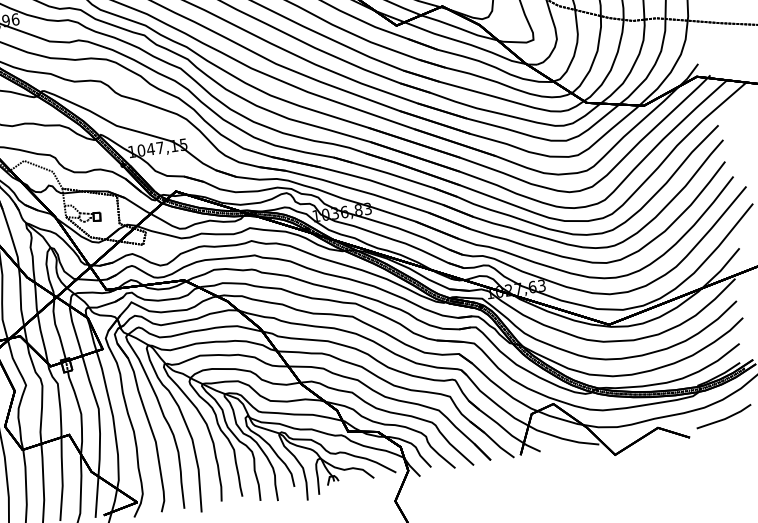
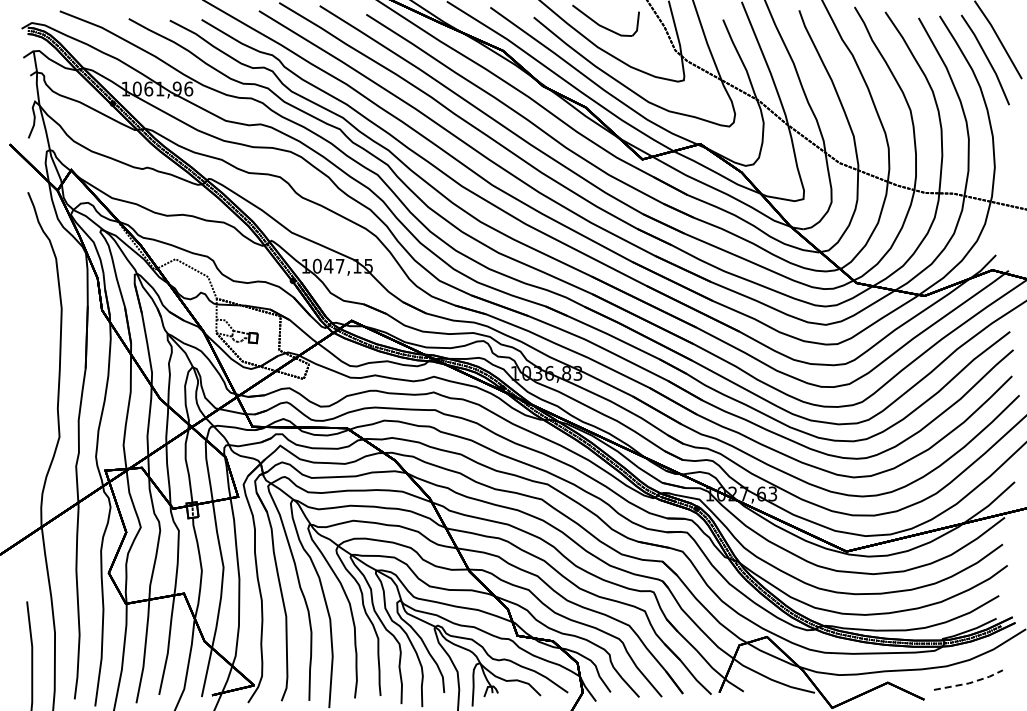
line: (726, 419) -> (970, 683), solid -> dashed

